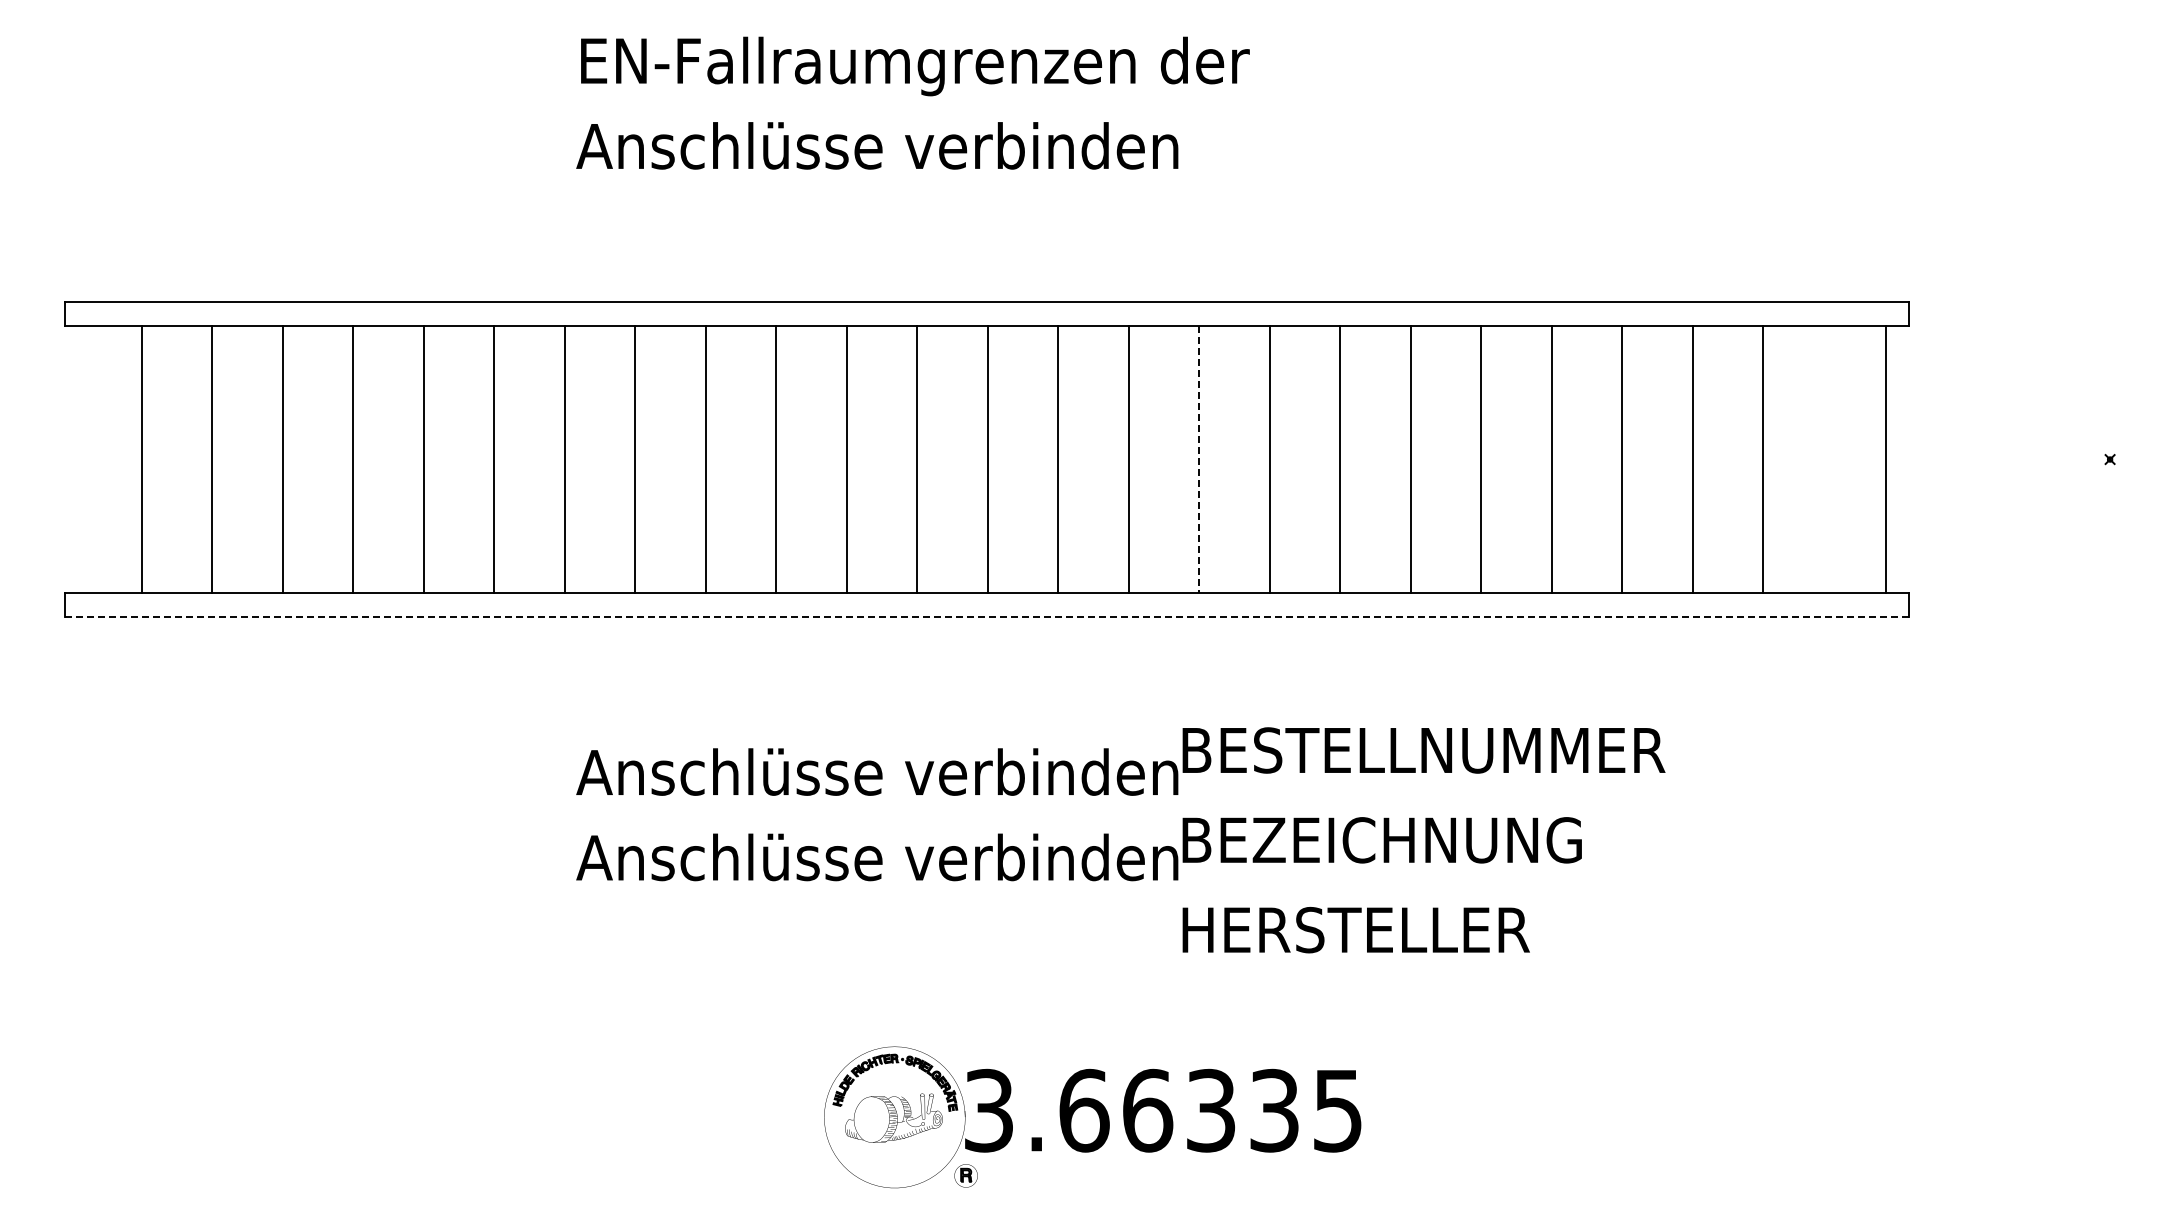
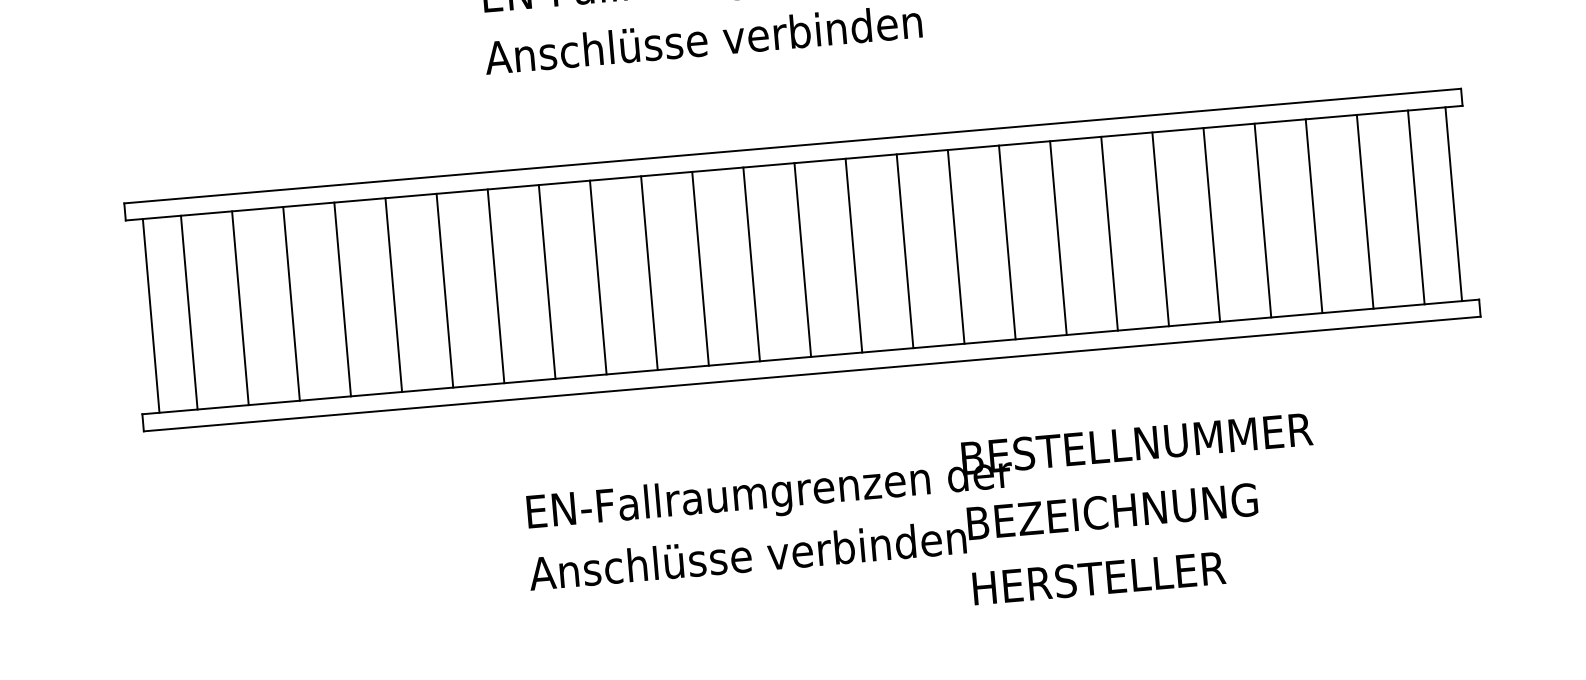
line: (88, 459) -> (150, 315), added
line: (1199, 459) -> (956, 246), dashed -> solid
line: (1833, 459) -> (1416, 207), added
line: (987, 616) -> (812, 373), dashed -> solid
text: (912, 777) -> (768, 495), Anschlüsse verbinden -> EN-Fallraumgrenzen der

